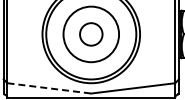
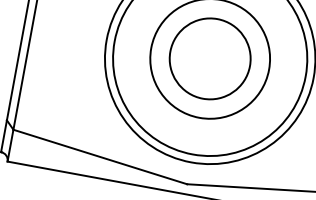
circle: (91, 34) -> (210, 59), size x1.67
line: (49, 88) -> (100, 157), dashed -> solid

